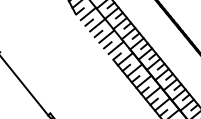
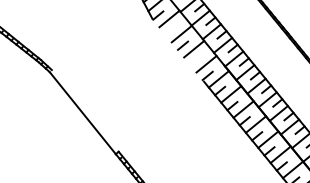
line: (89, 22) -> (170, 30), removed
line: (107, 45) -> (195, 60), removed

